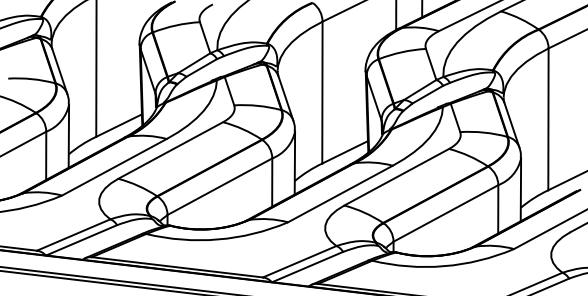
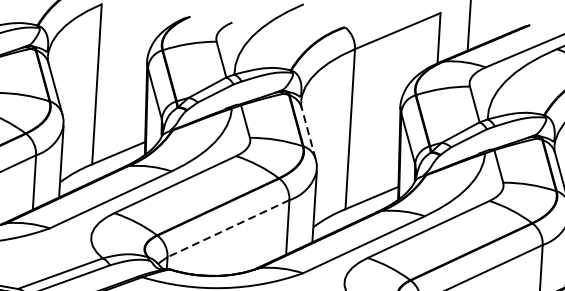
line: (285, 97) -> (308, 132), solid -> dashed
line: (219, 186) -> (228, 228), solid -> dashed

